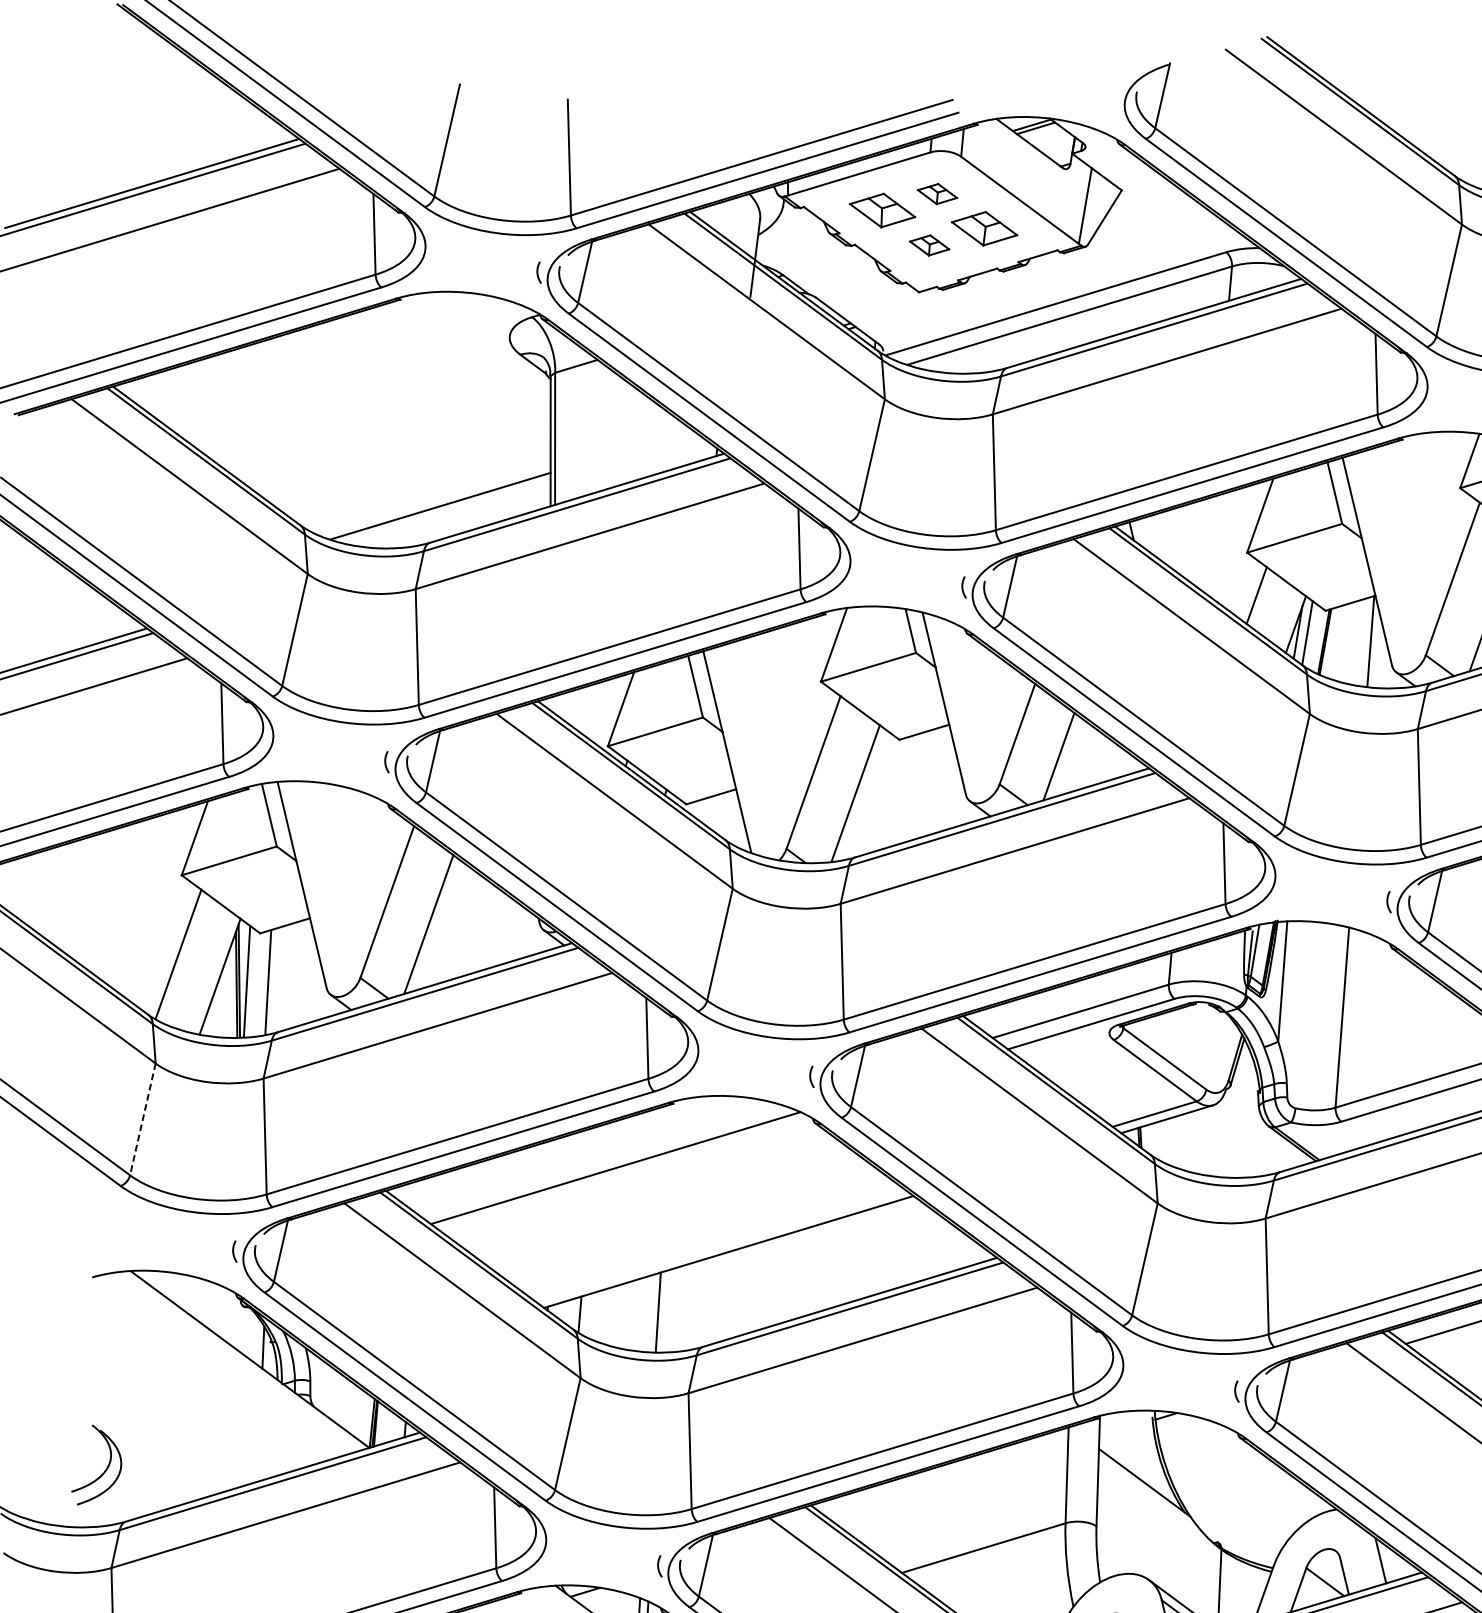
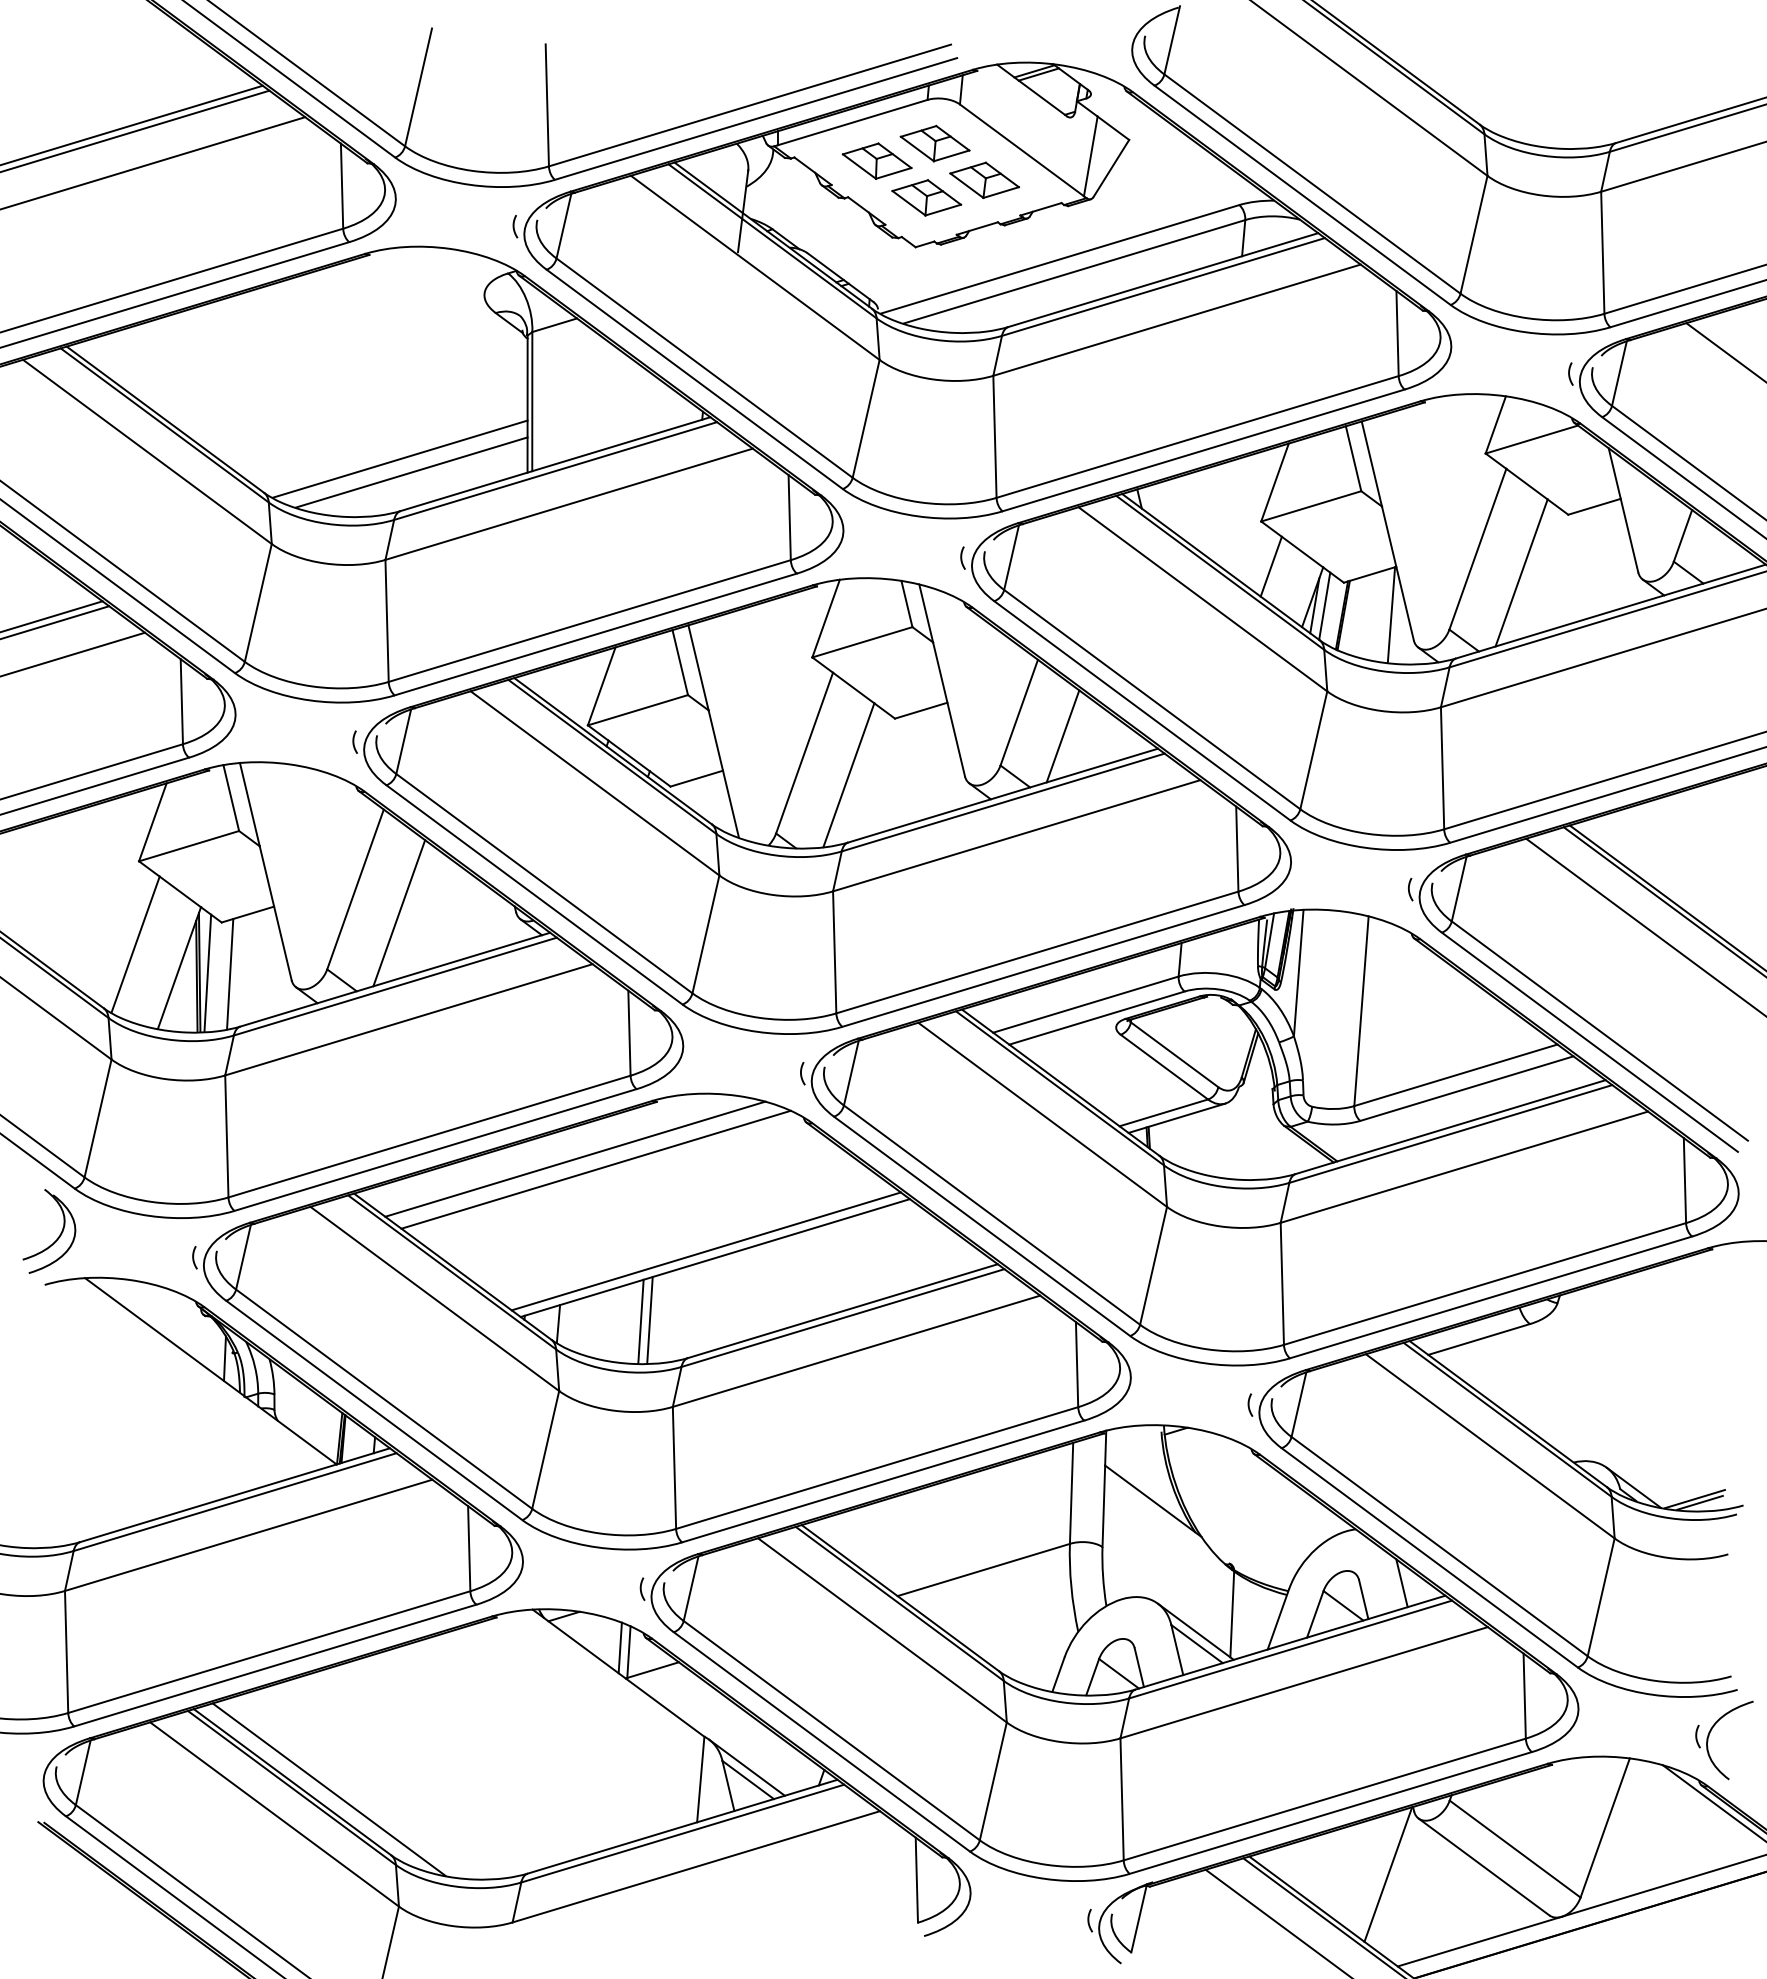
part: (936, 193) -> (934, 143), size x1.67
part: (929, 245) -> (926, 197), size x1.67
line: (429, 492) -> (399, 458), added
line: (142, 1119) -> (97, 1118), dashed -> solid
line: (596, 1157) -> (575, 1158), added
line: (719, 1245) -> (705, 1251), added
line: (666, 1311) -> (649, 1320), added
part: (104, 1470) -> (57, 1237), moved

